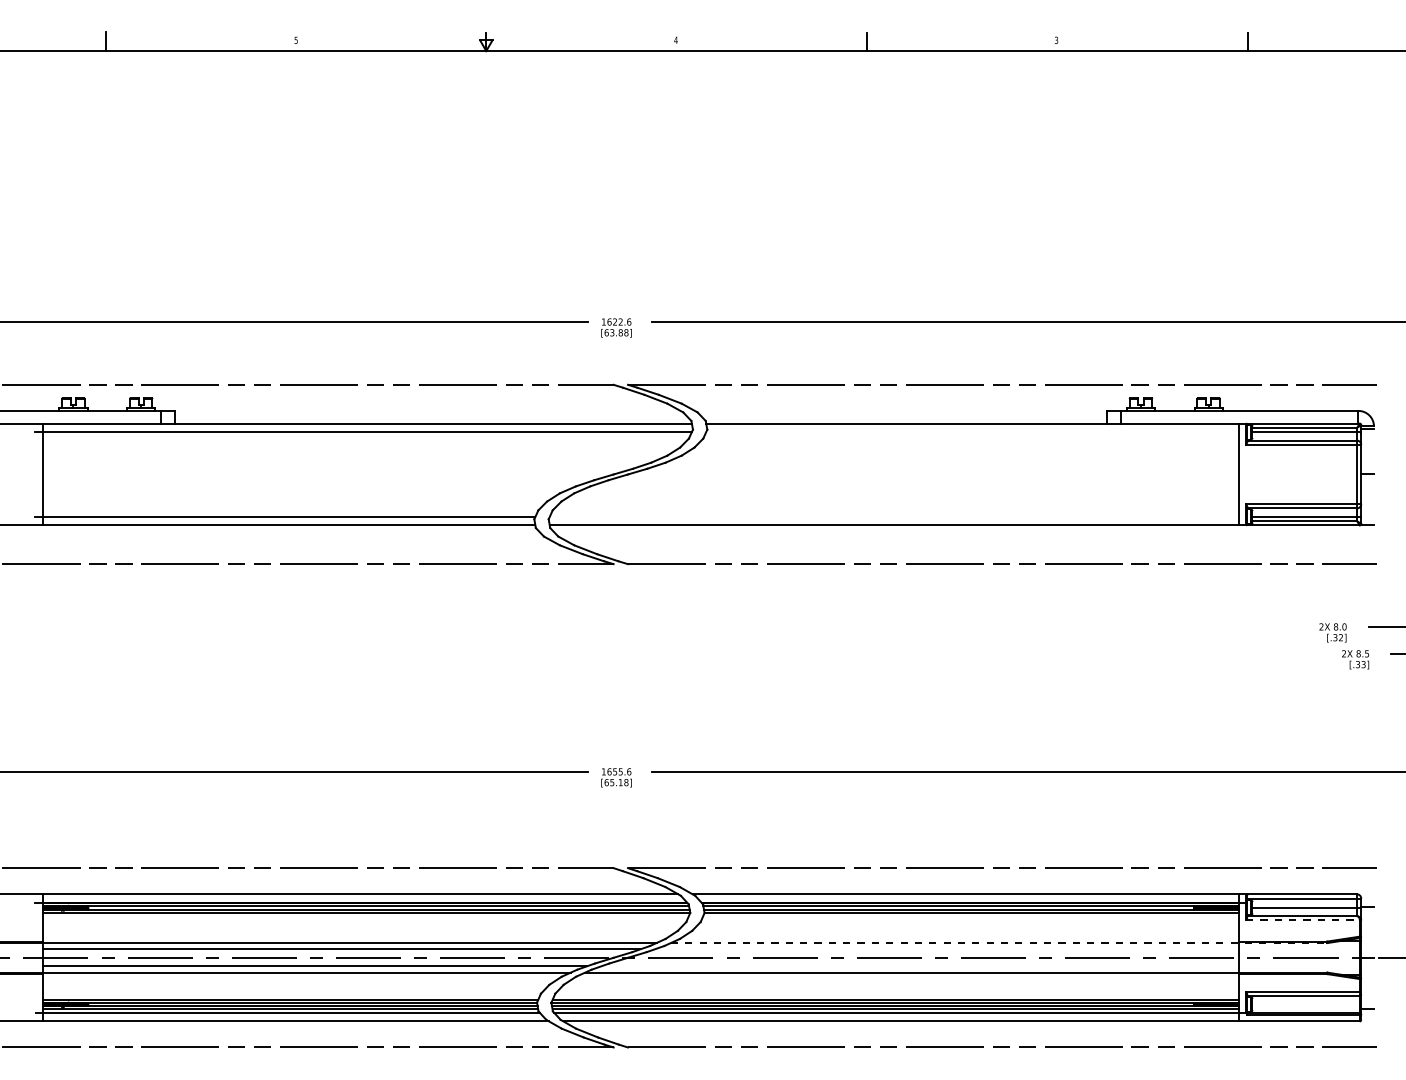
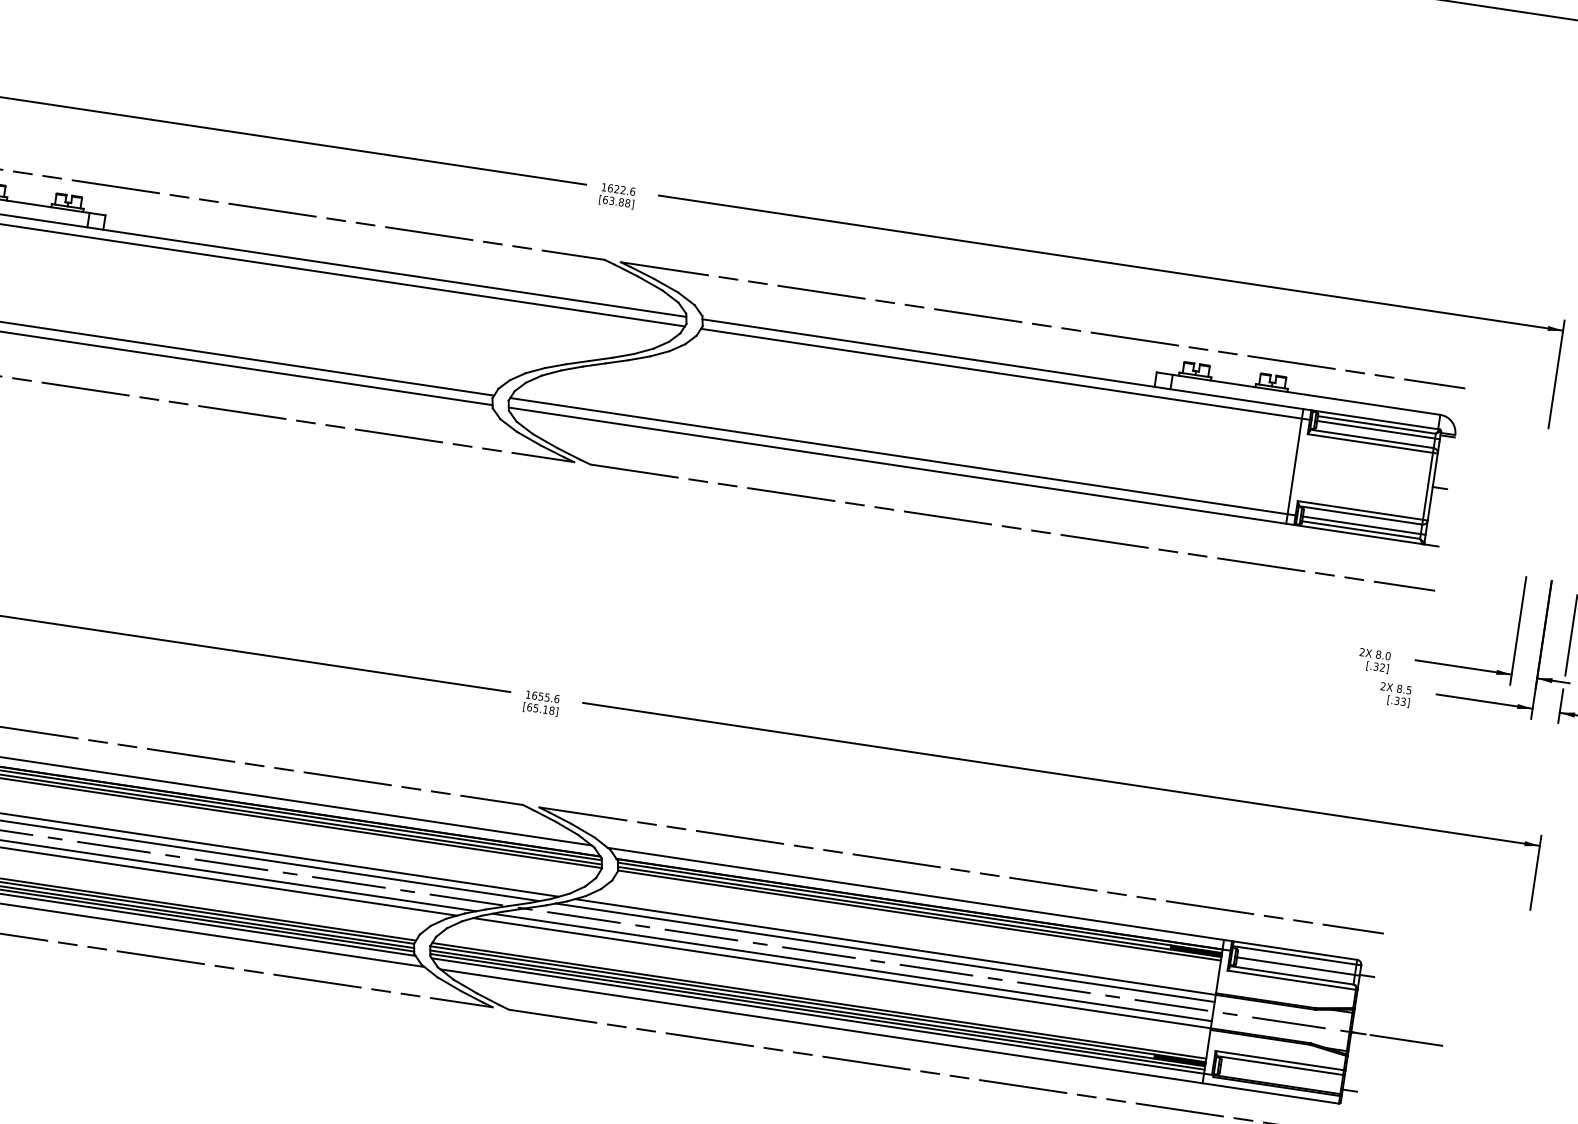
line: (976, 432) -> (1005, 374), added
line: (898, 516) -> (903, 456), added
line: (1303, 920) -> (1292, 980), dashed -> solid
line: (999, 943) -> (945, 955), dashed -> solid
line: (946, 949) -> (884, 952), added
line: (919, 966) -> (851, 967), added

